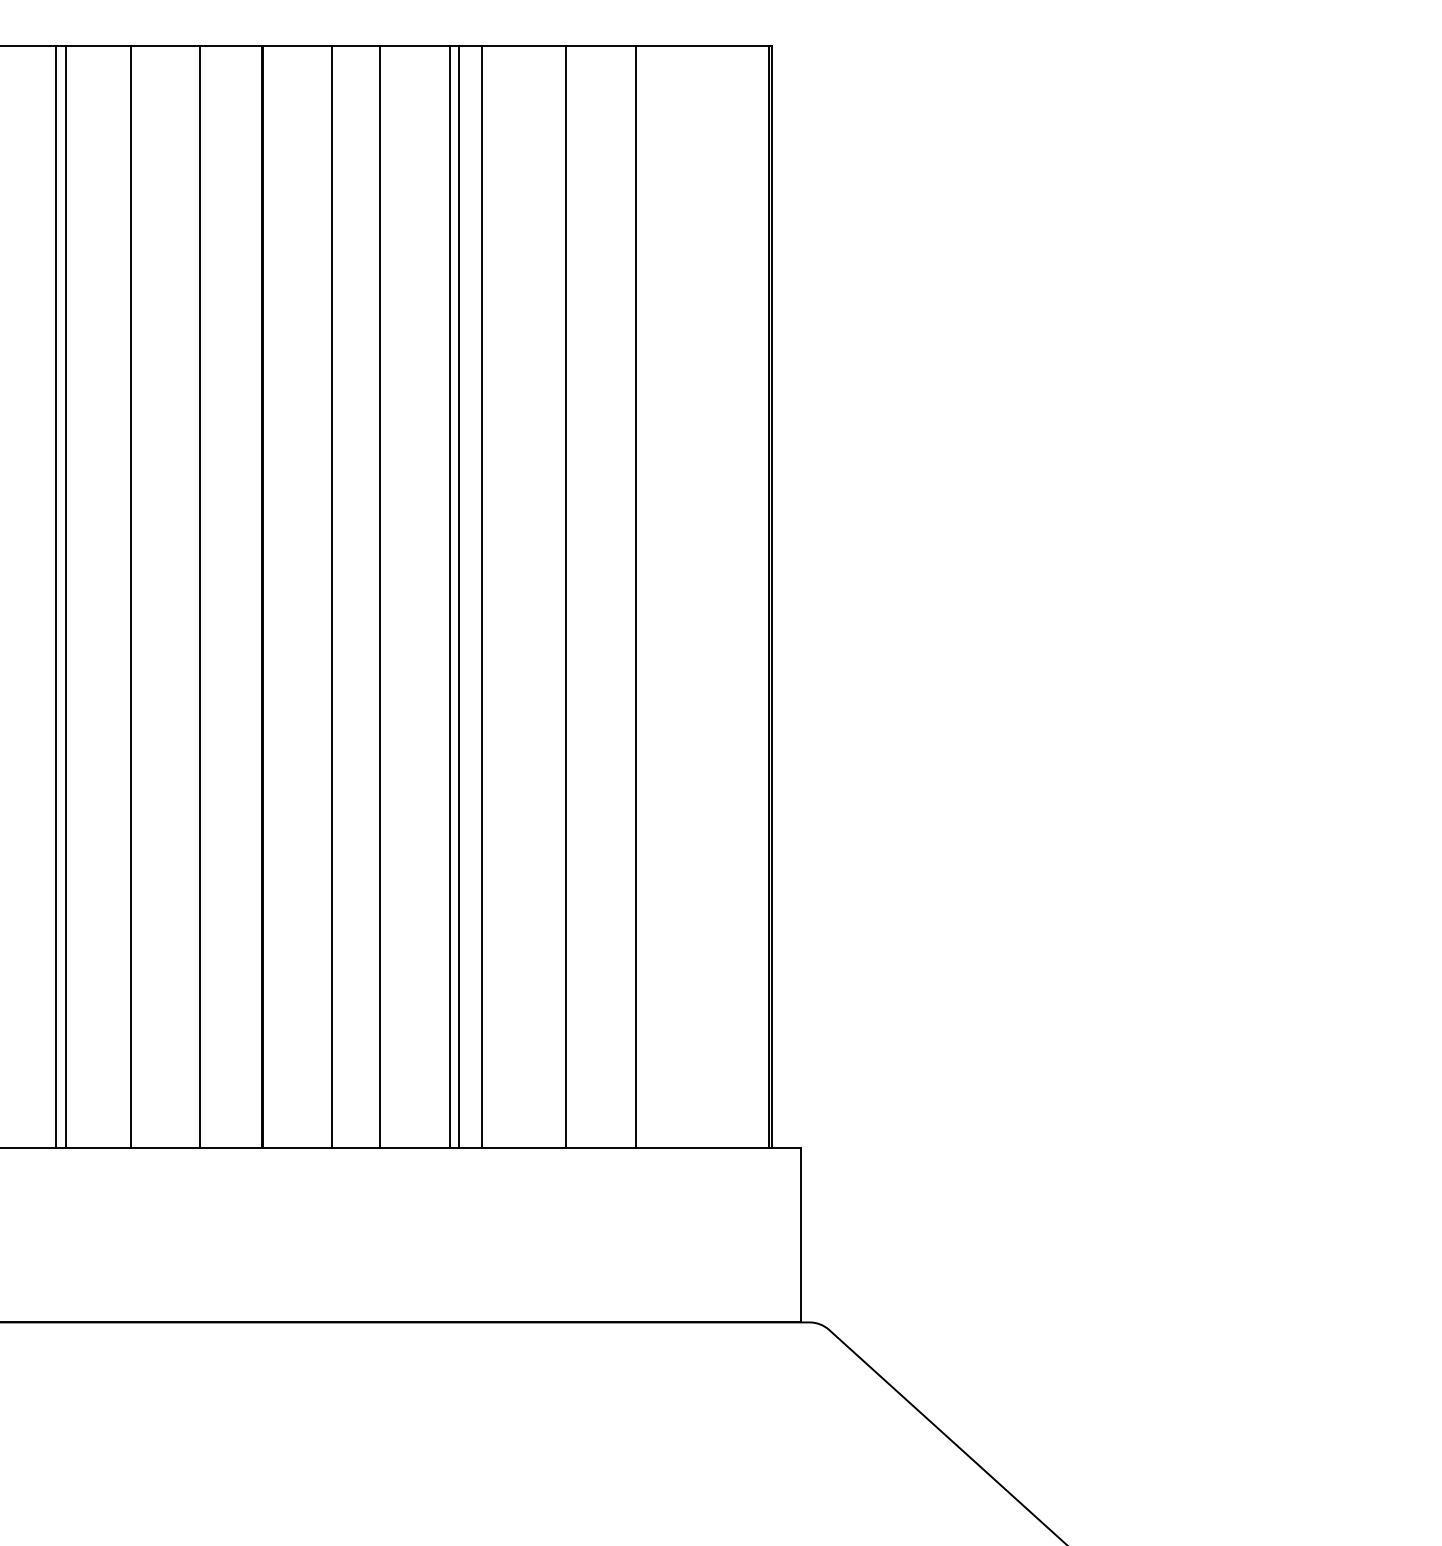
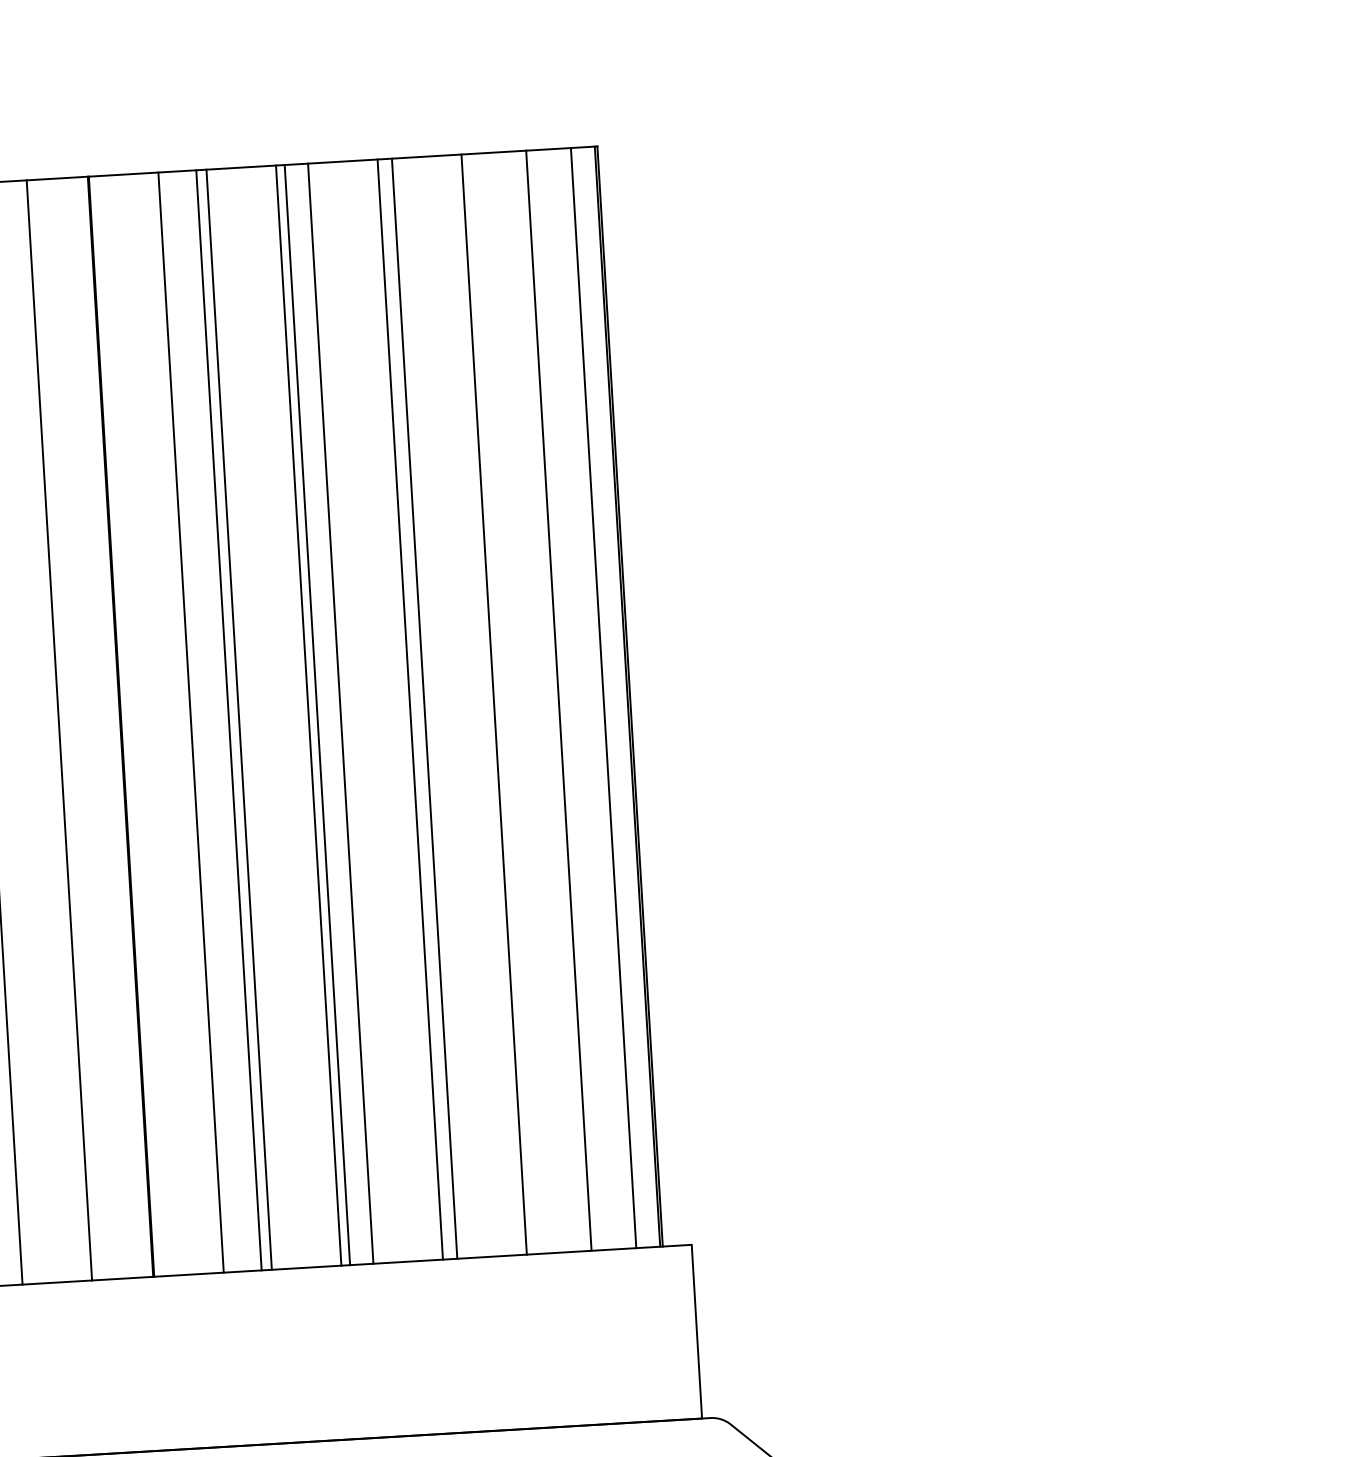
line: (370, 597) -> (229, 720), added
line: (551, 597) -> (410, 709), added
line: (700, 597) -> (558, 700), added
line: (745, 597) -> (603, 698), added

